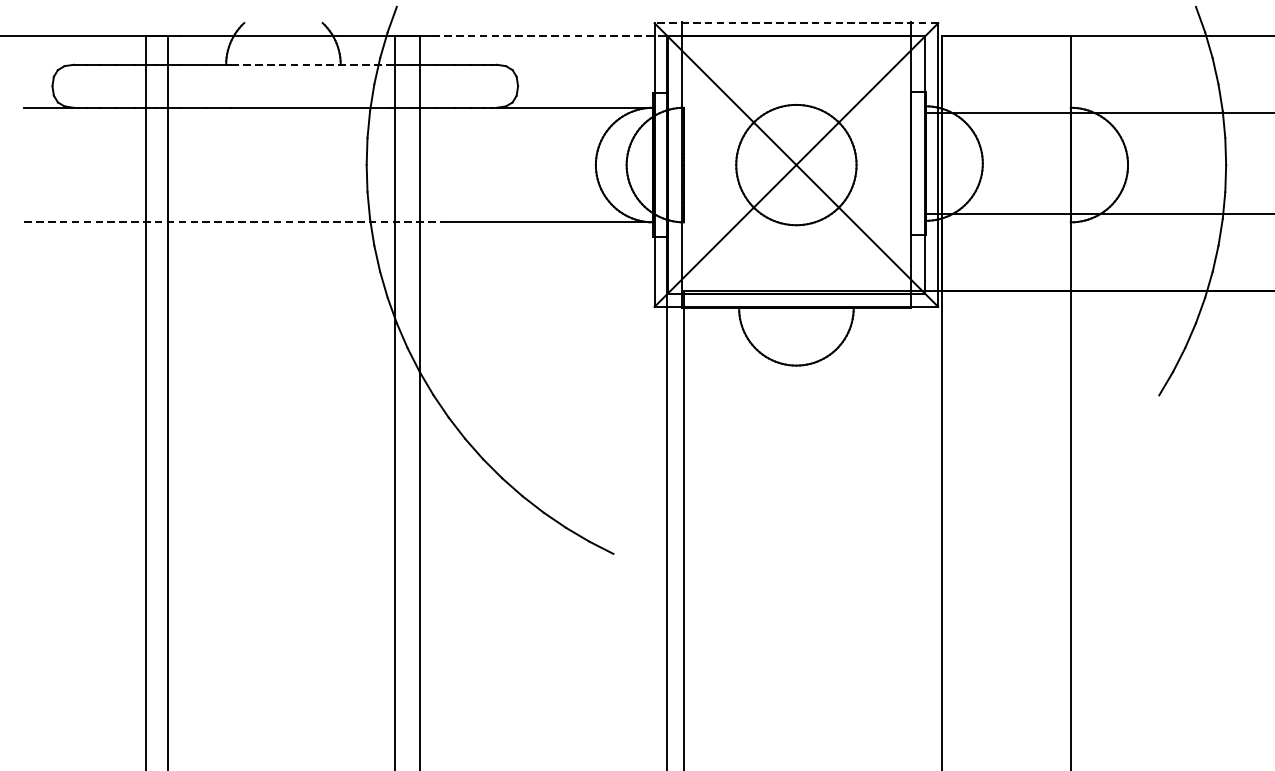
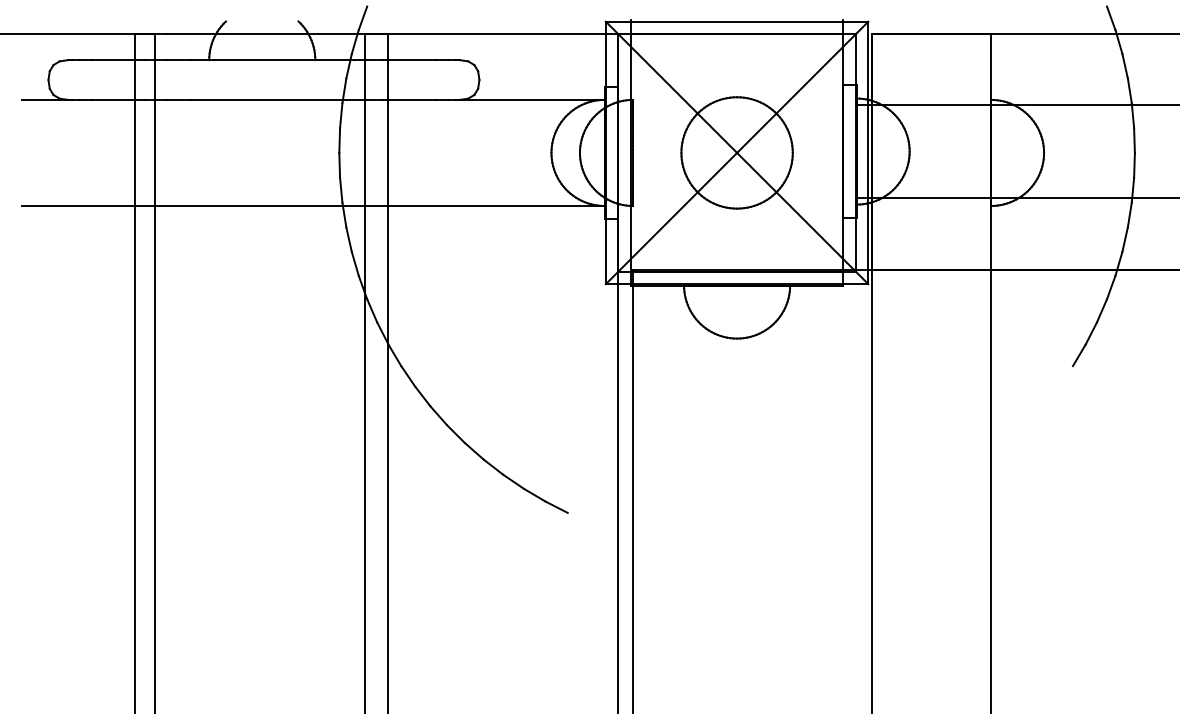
line: (795, 23) -> (736, 21), dashed -> solid
line: (549, 36) -> (508, 33), dashed -> solid
line: (310, 65) -> (287, 60), dashed -> solid
line: (236, 222) -> (218, 206), dashed -> solid

